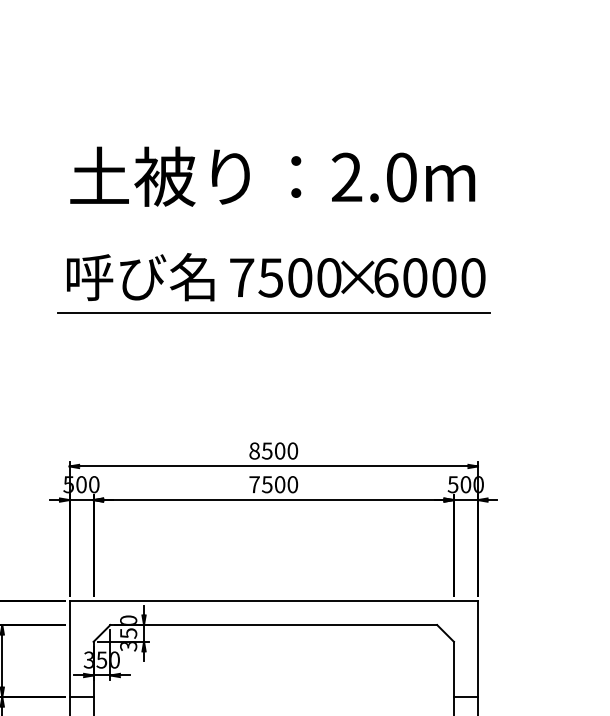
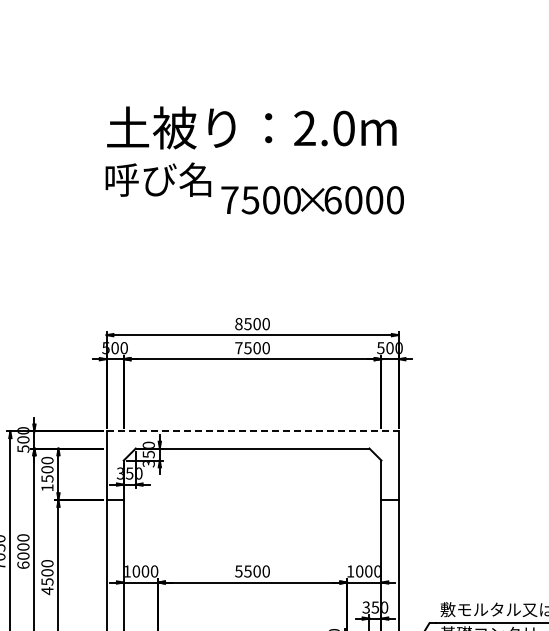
text: (140, 276) -> (158, 179), moved
line: (273, 313) -> (252, 225), removed
line: (275, 601) -> (253, 431), solid -> dashed

